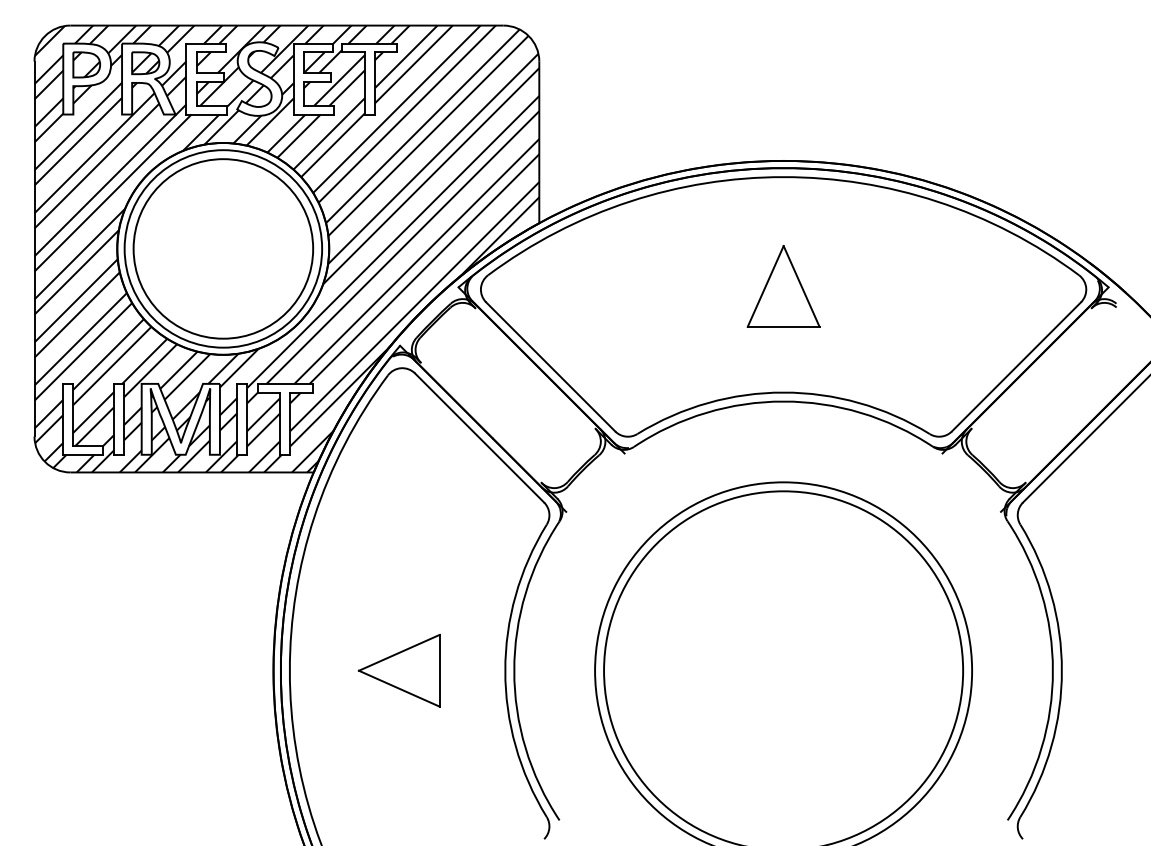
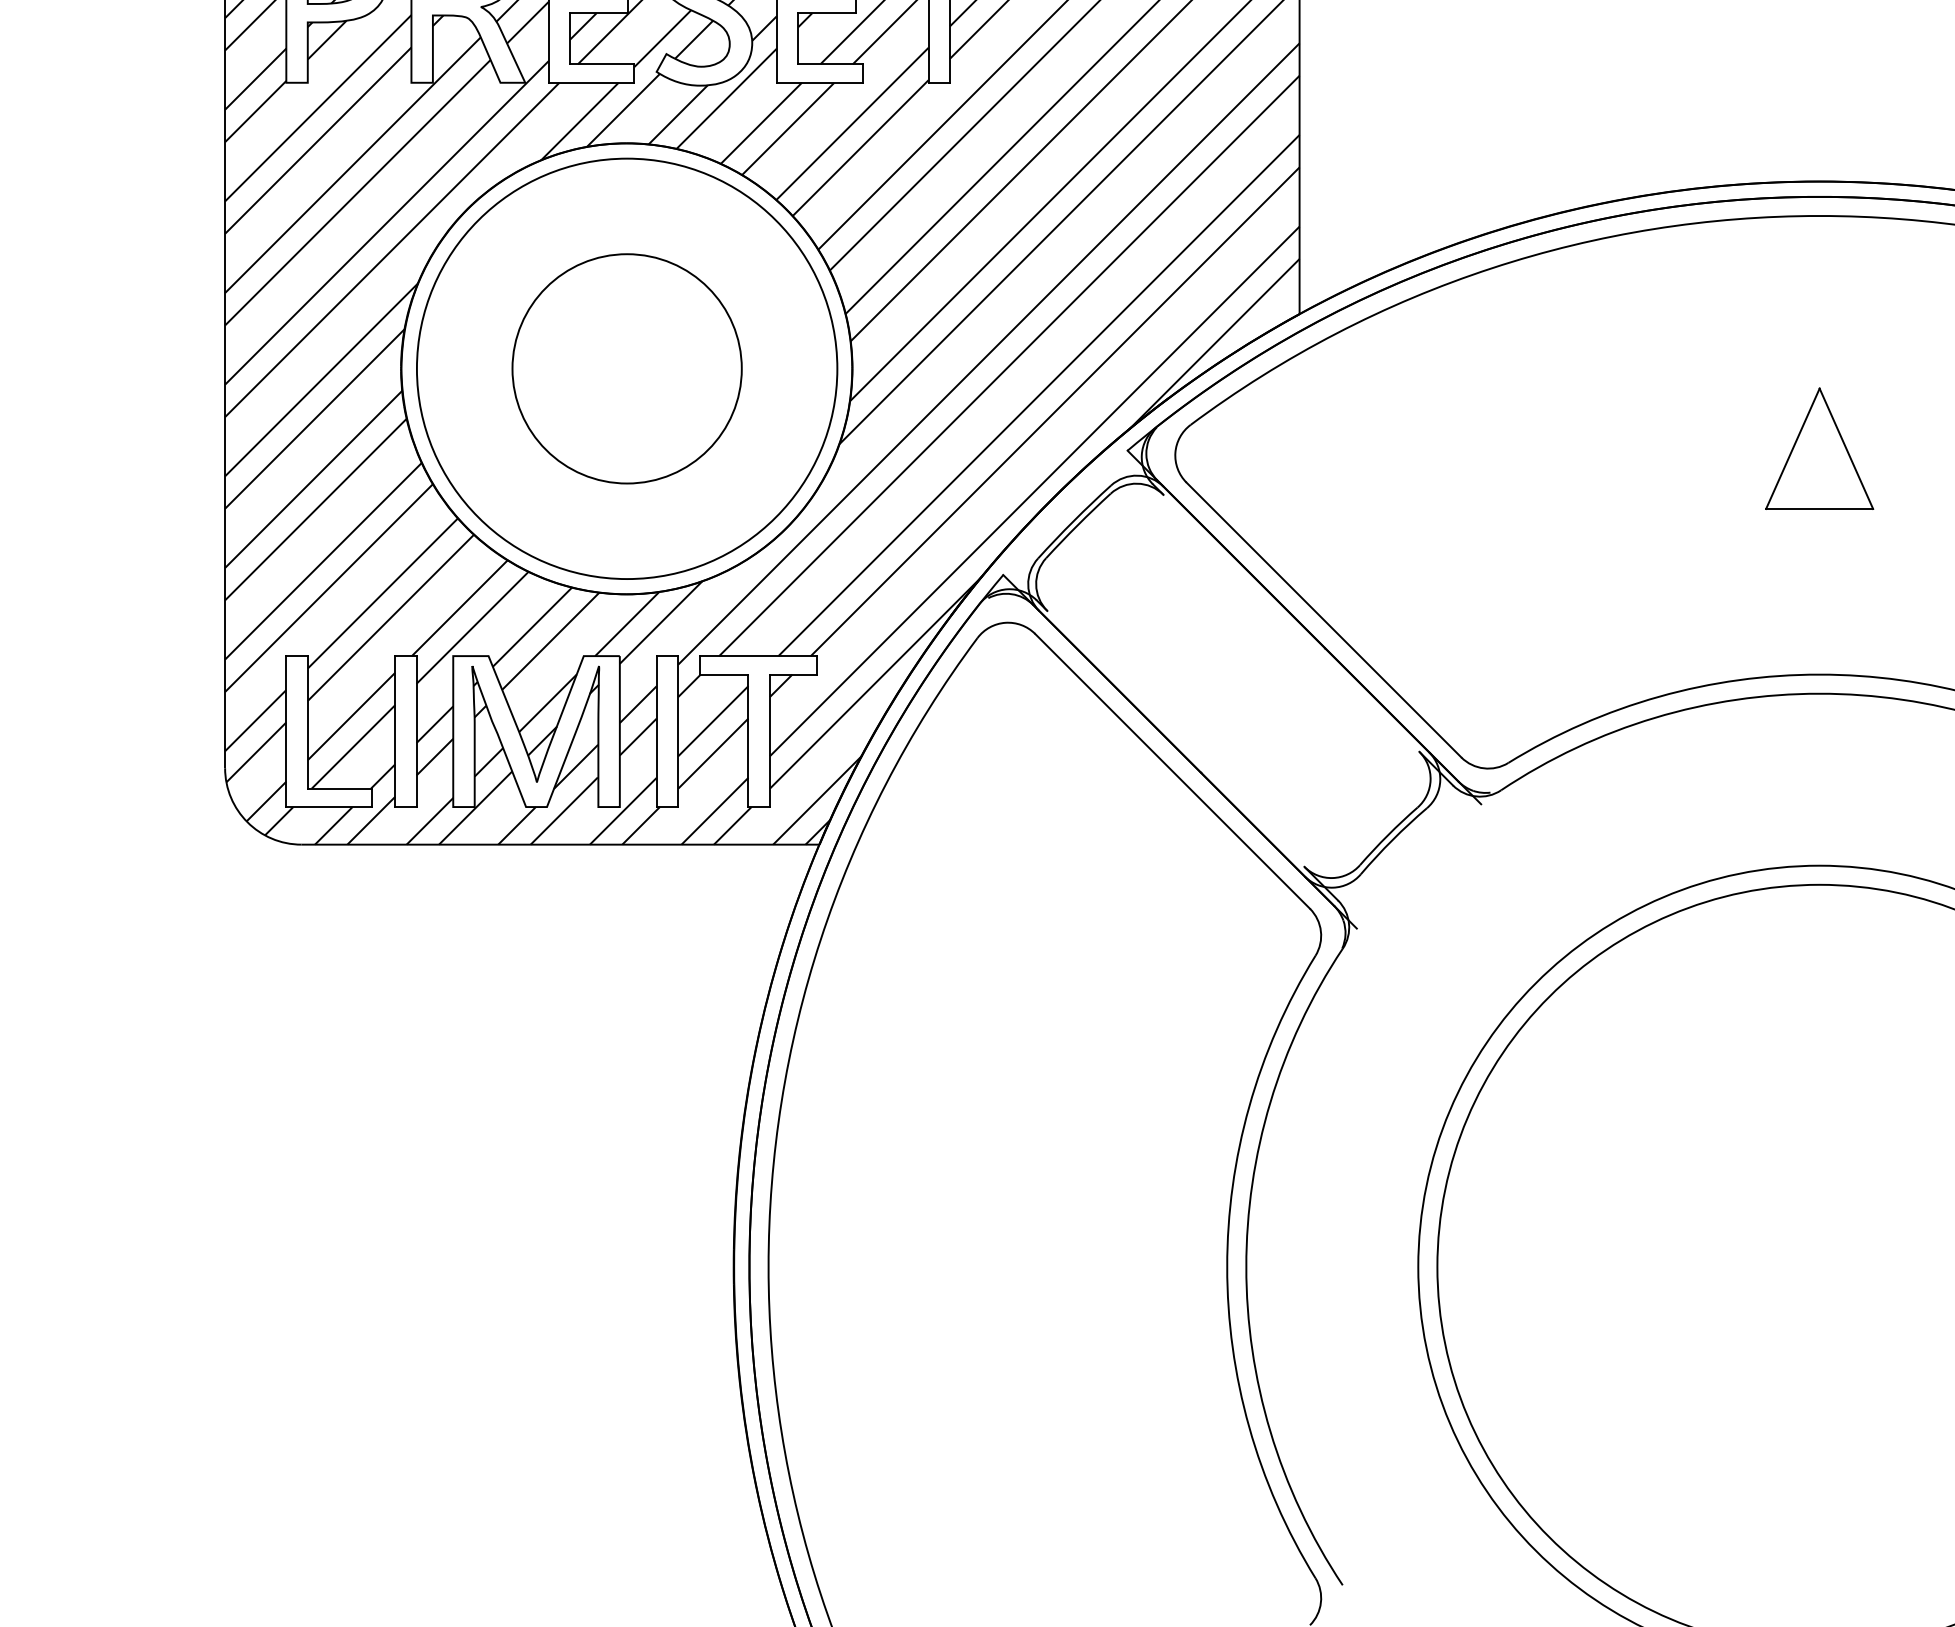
circle: (223, 248) -> (627, 367), size x0.6
part: (783, 286) -> (1819, 448), size x0.7
part: (398, 670) -> (999, 1266), removed

